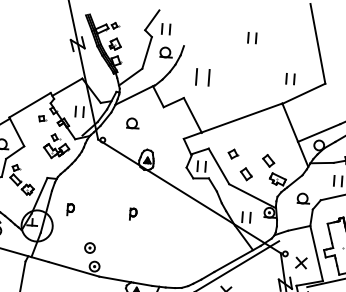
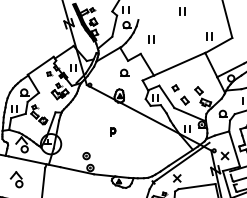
part: (201, 77) -> (151, 39), size x0.62
part: (132, 122) -> (124, 72), moved
part: (71, 208) -> (72, 131), removed

